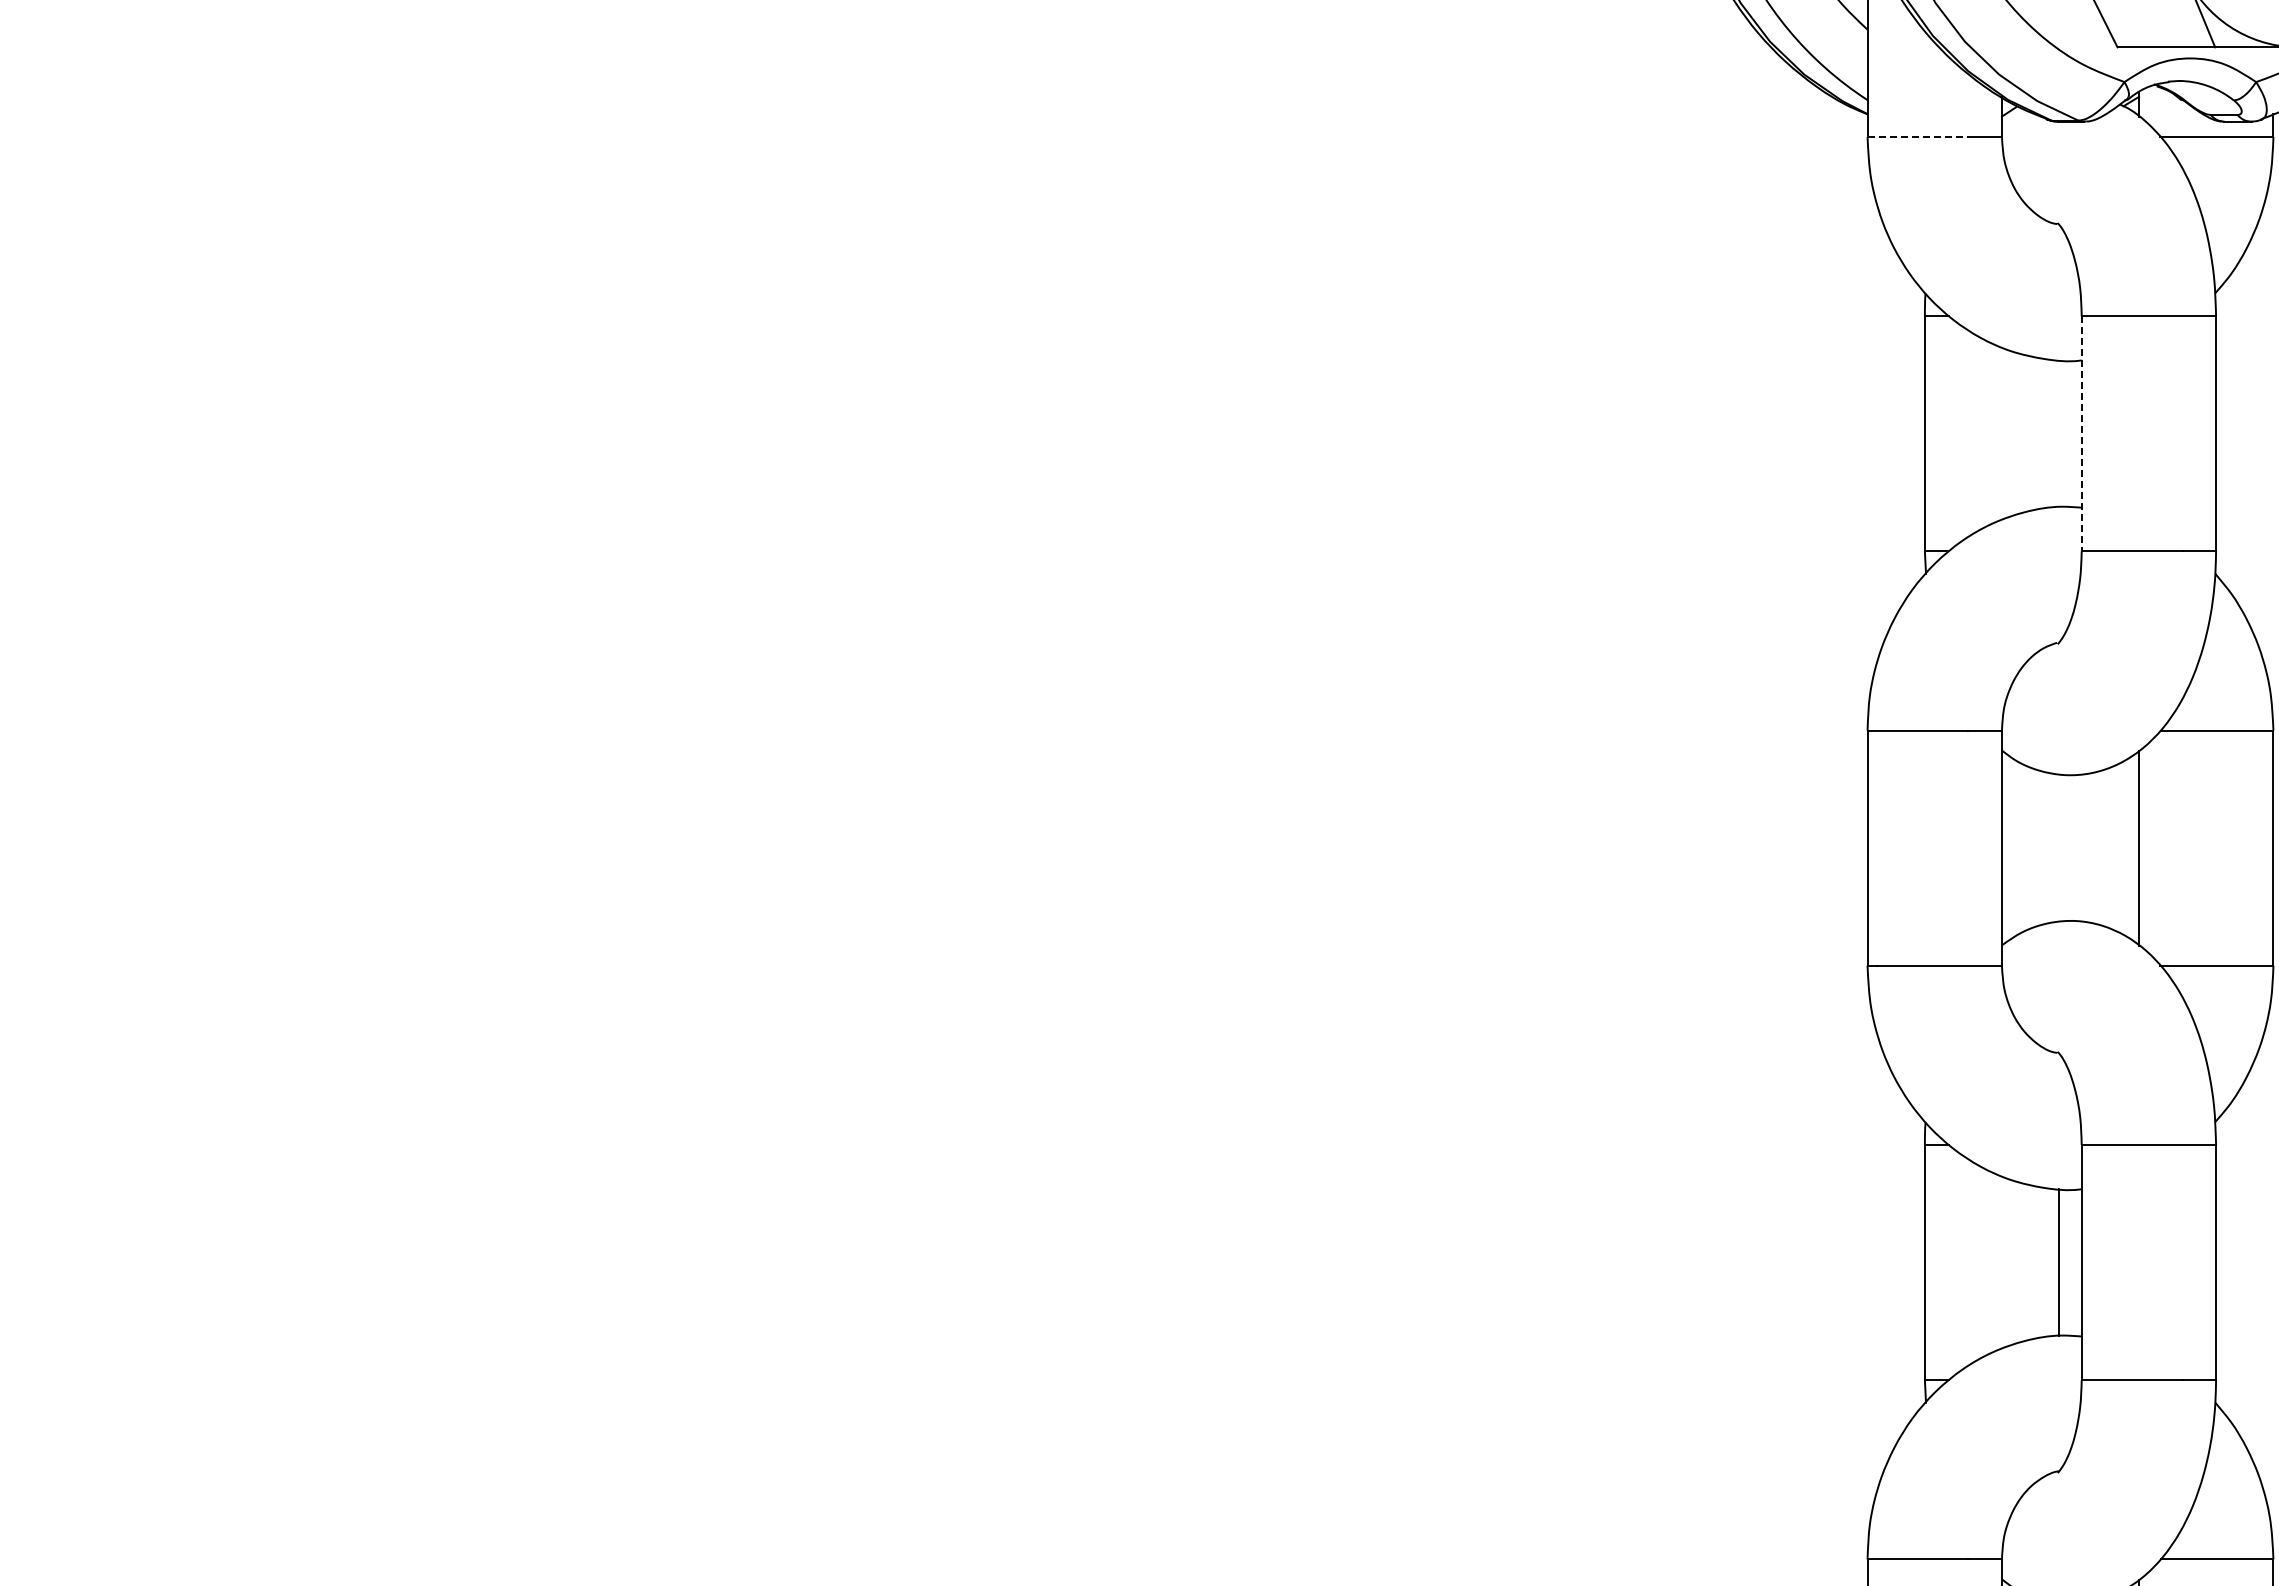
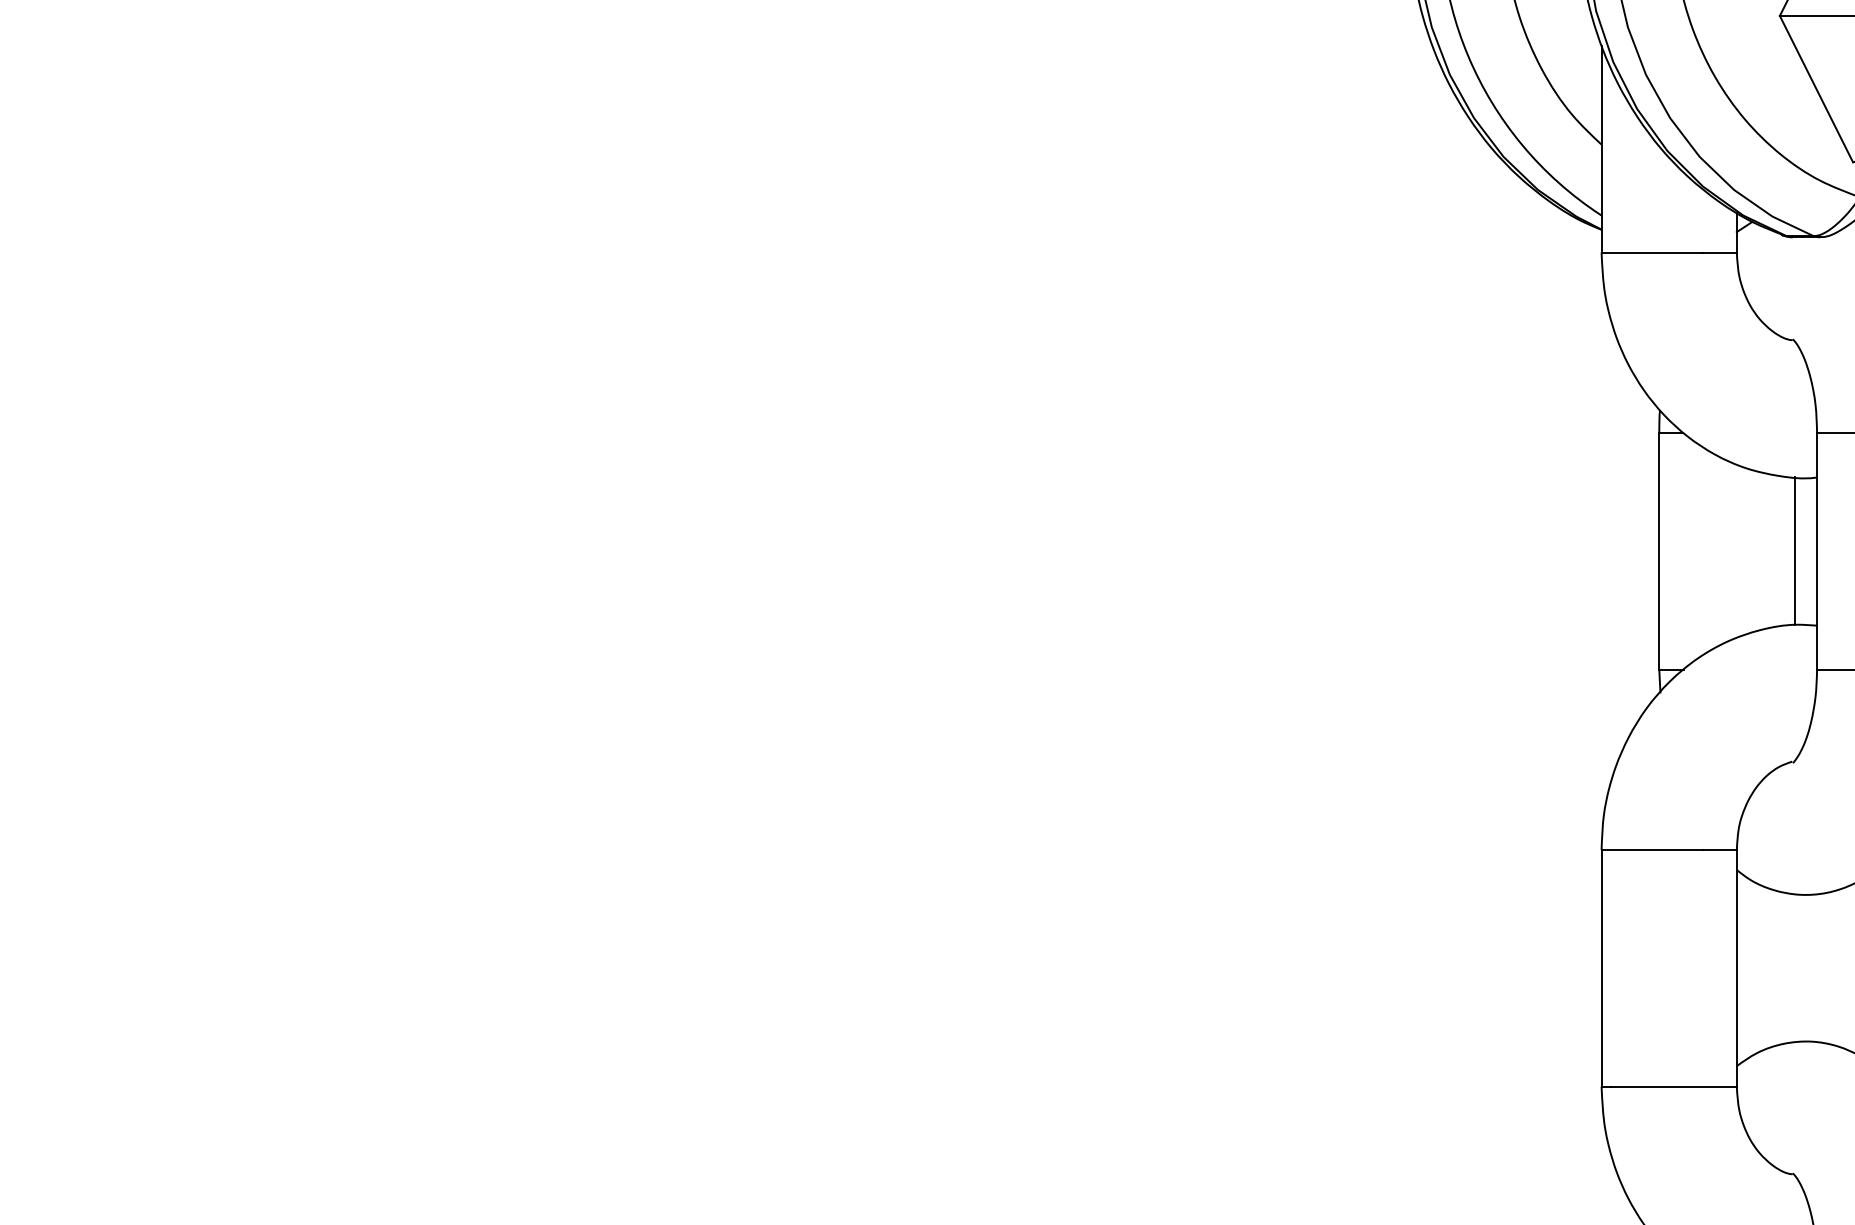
line: (1918, 136) -> (1652, 252), dashed -> solid
line: (2059, 433) -> (1794, 551), added
line: (2081, 433) -> (1816, 551), dashed -> solid

